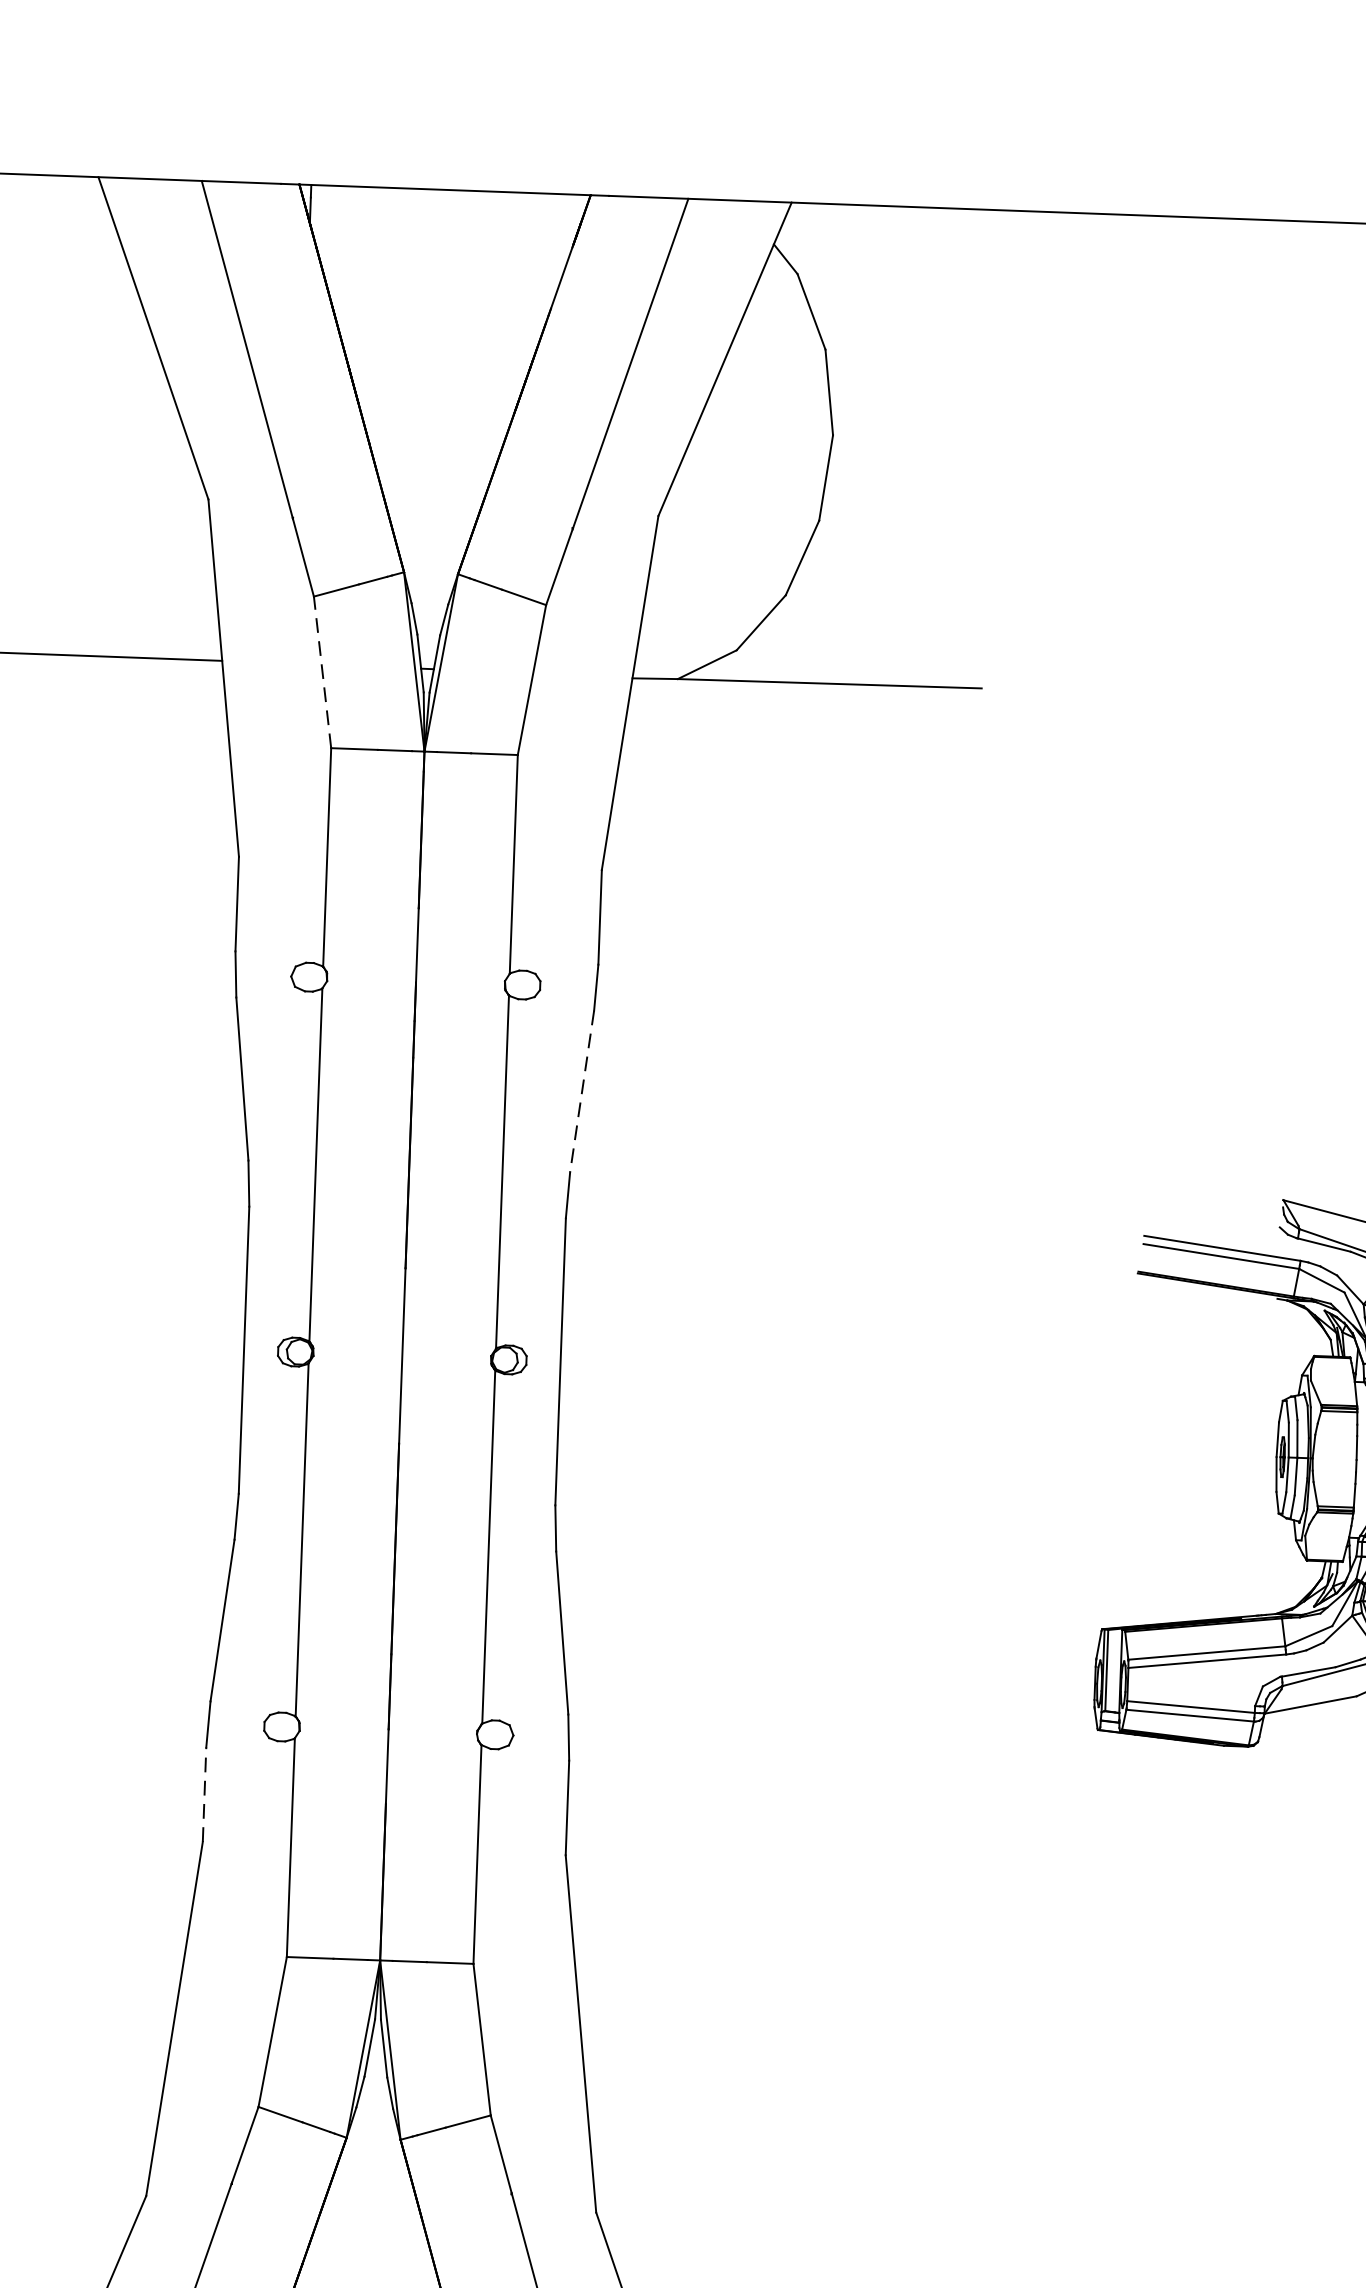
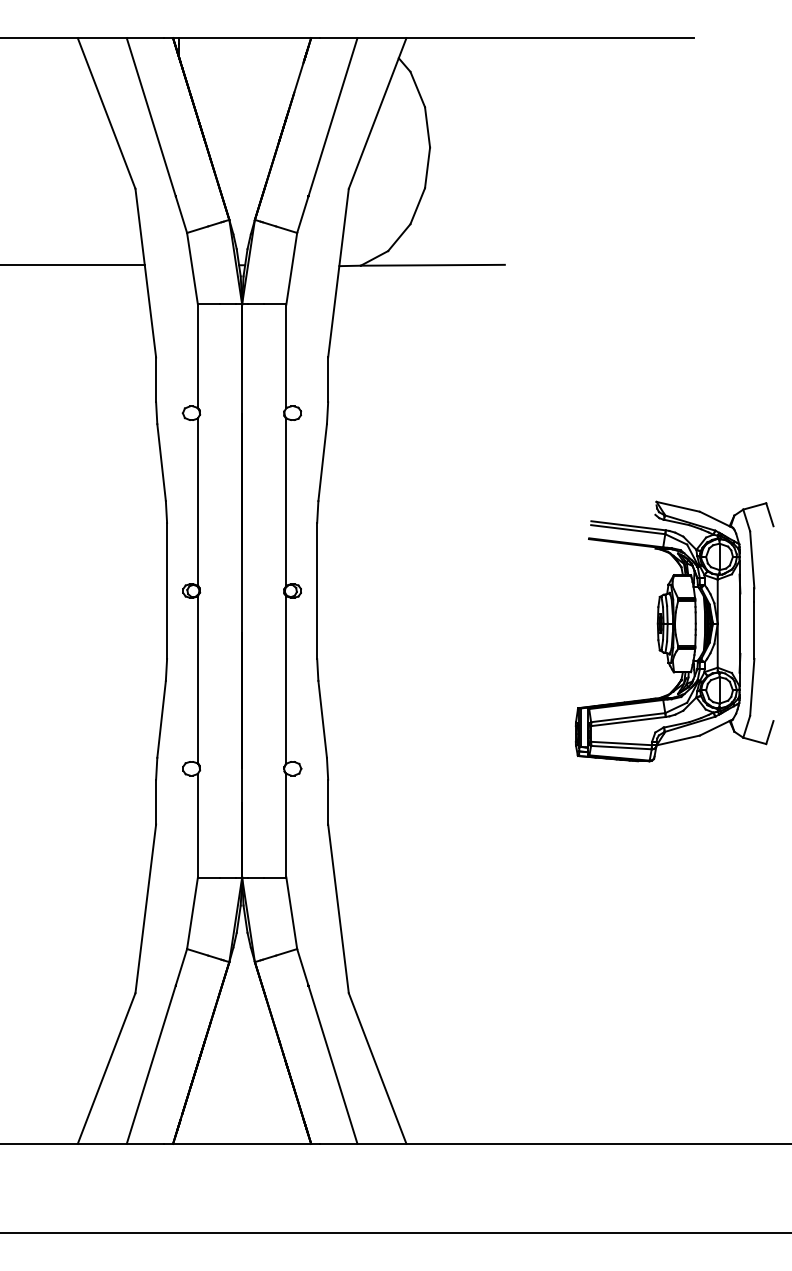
line: (322, 671) -> (192, 268), dashed -> solid
line: (581, 1091) -> (322, 462), dashed -> solid
line: (205, 1793) -> (156, 801), dashed -> solid

